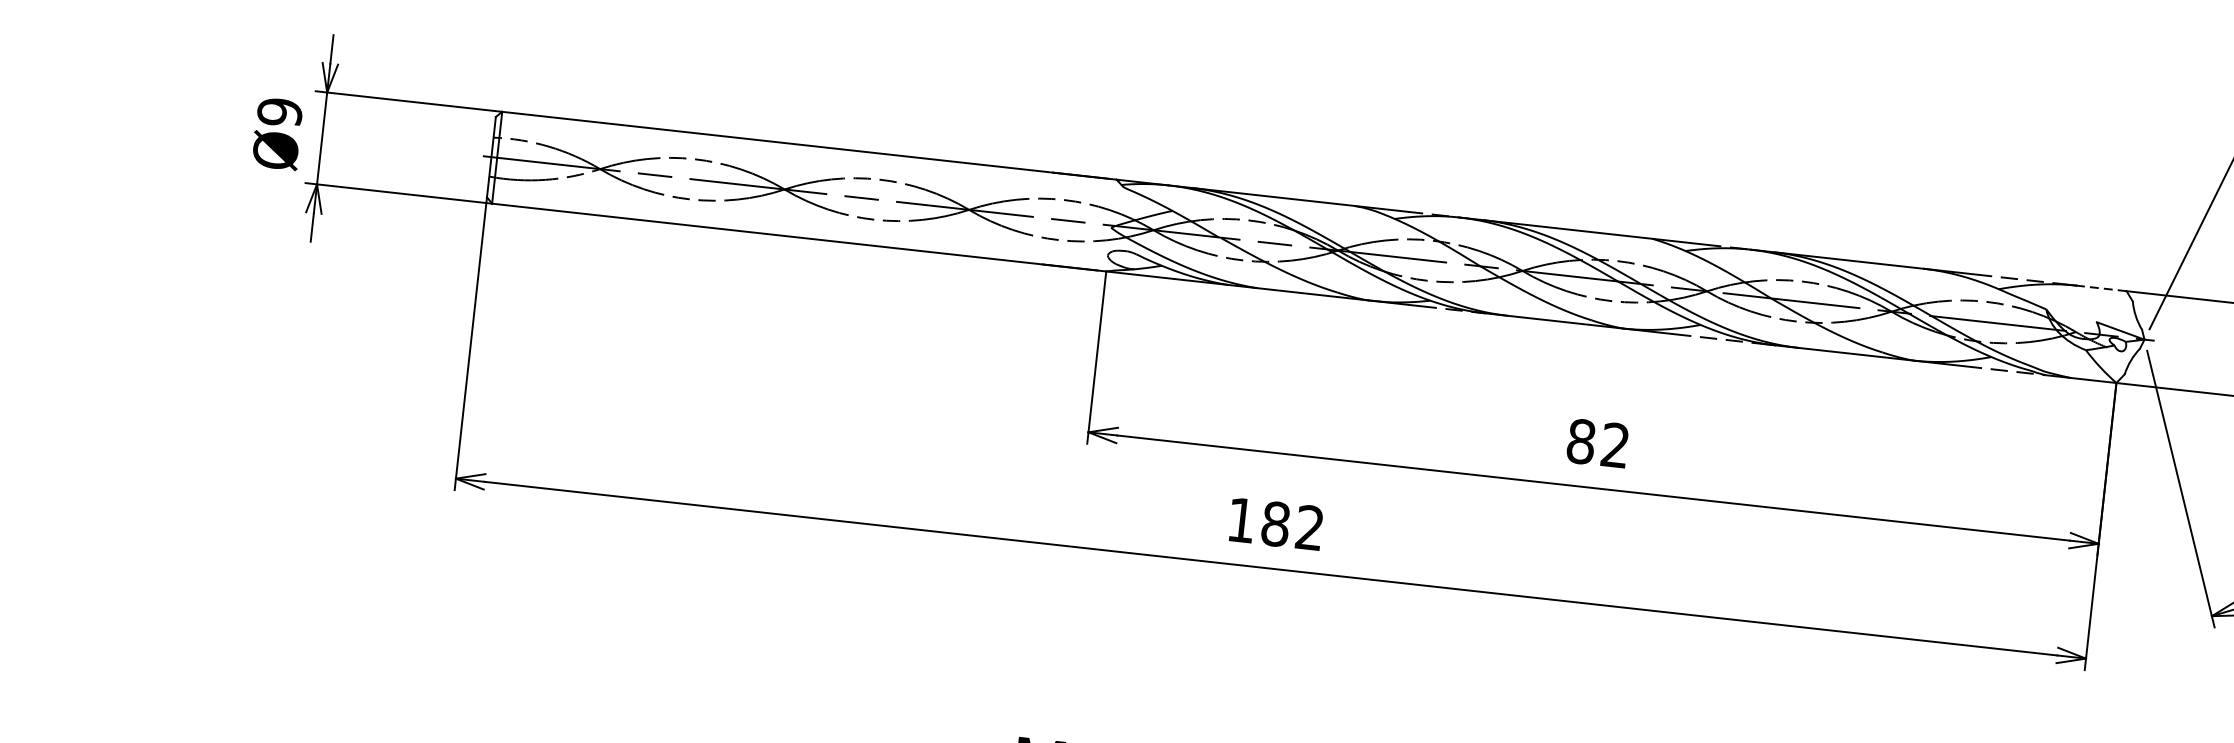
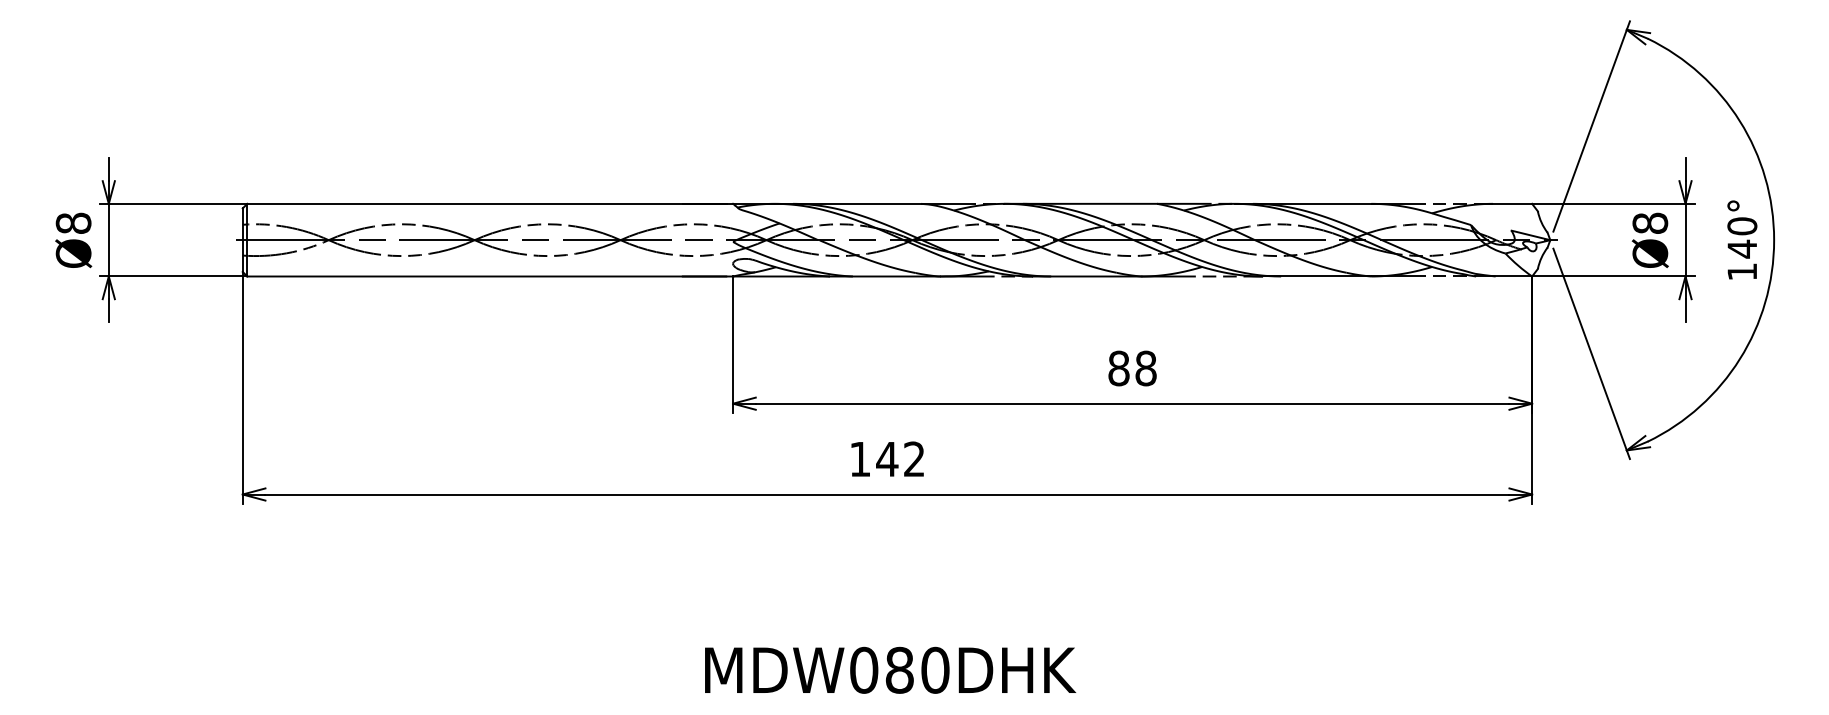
text: (279, 112) -> (73, 223), Ø9 -> Ø8
line: (2100, 287) -> (1511, 203), dashed -> solid
text: (1614, 445) -> (1145, 368), 82 -> 88
text: (1275, 524) -> (887, 459), 182 -> 142

